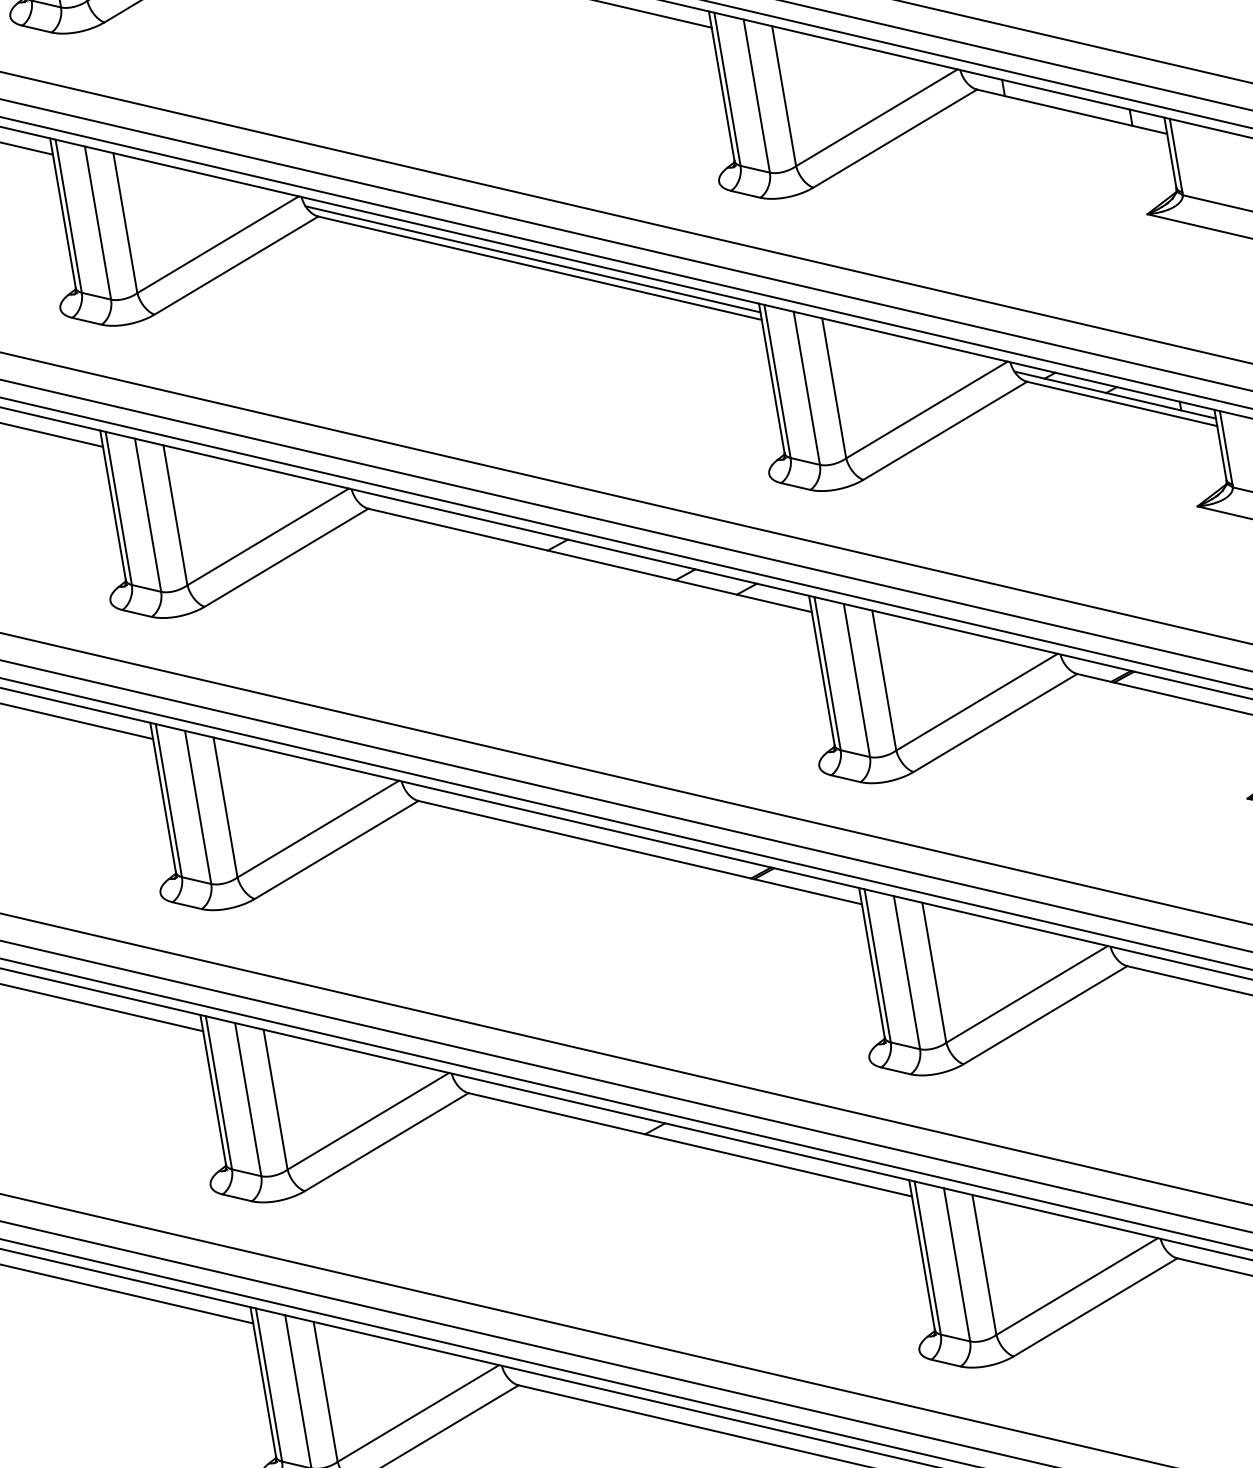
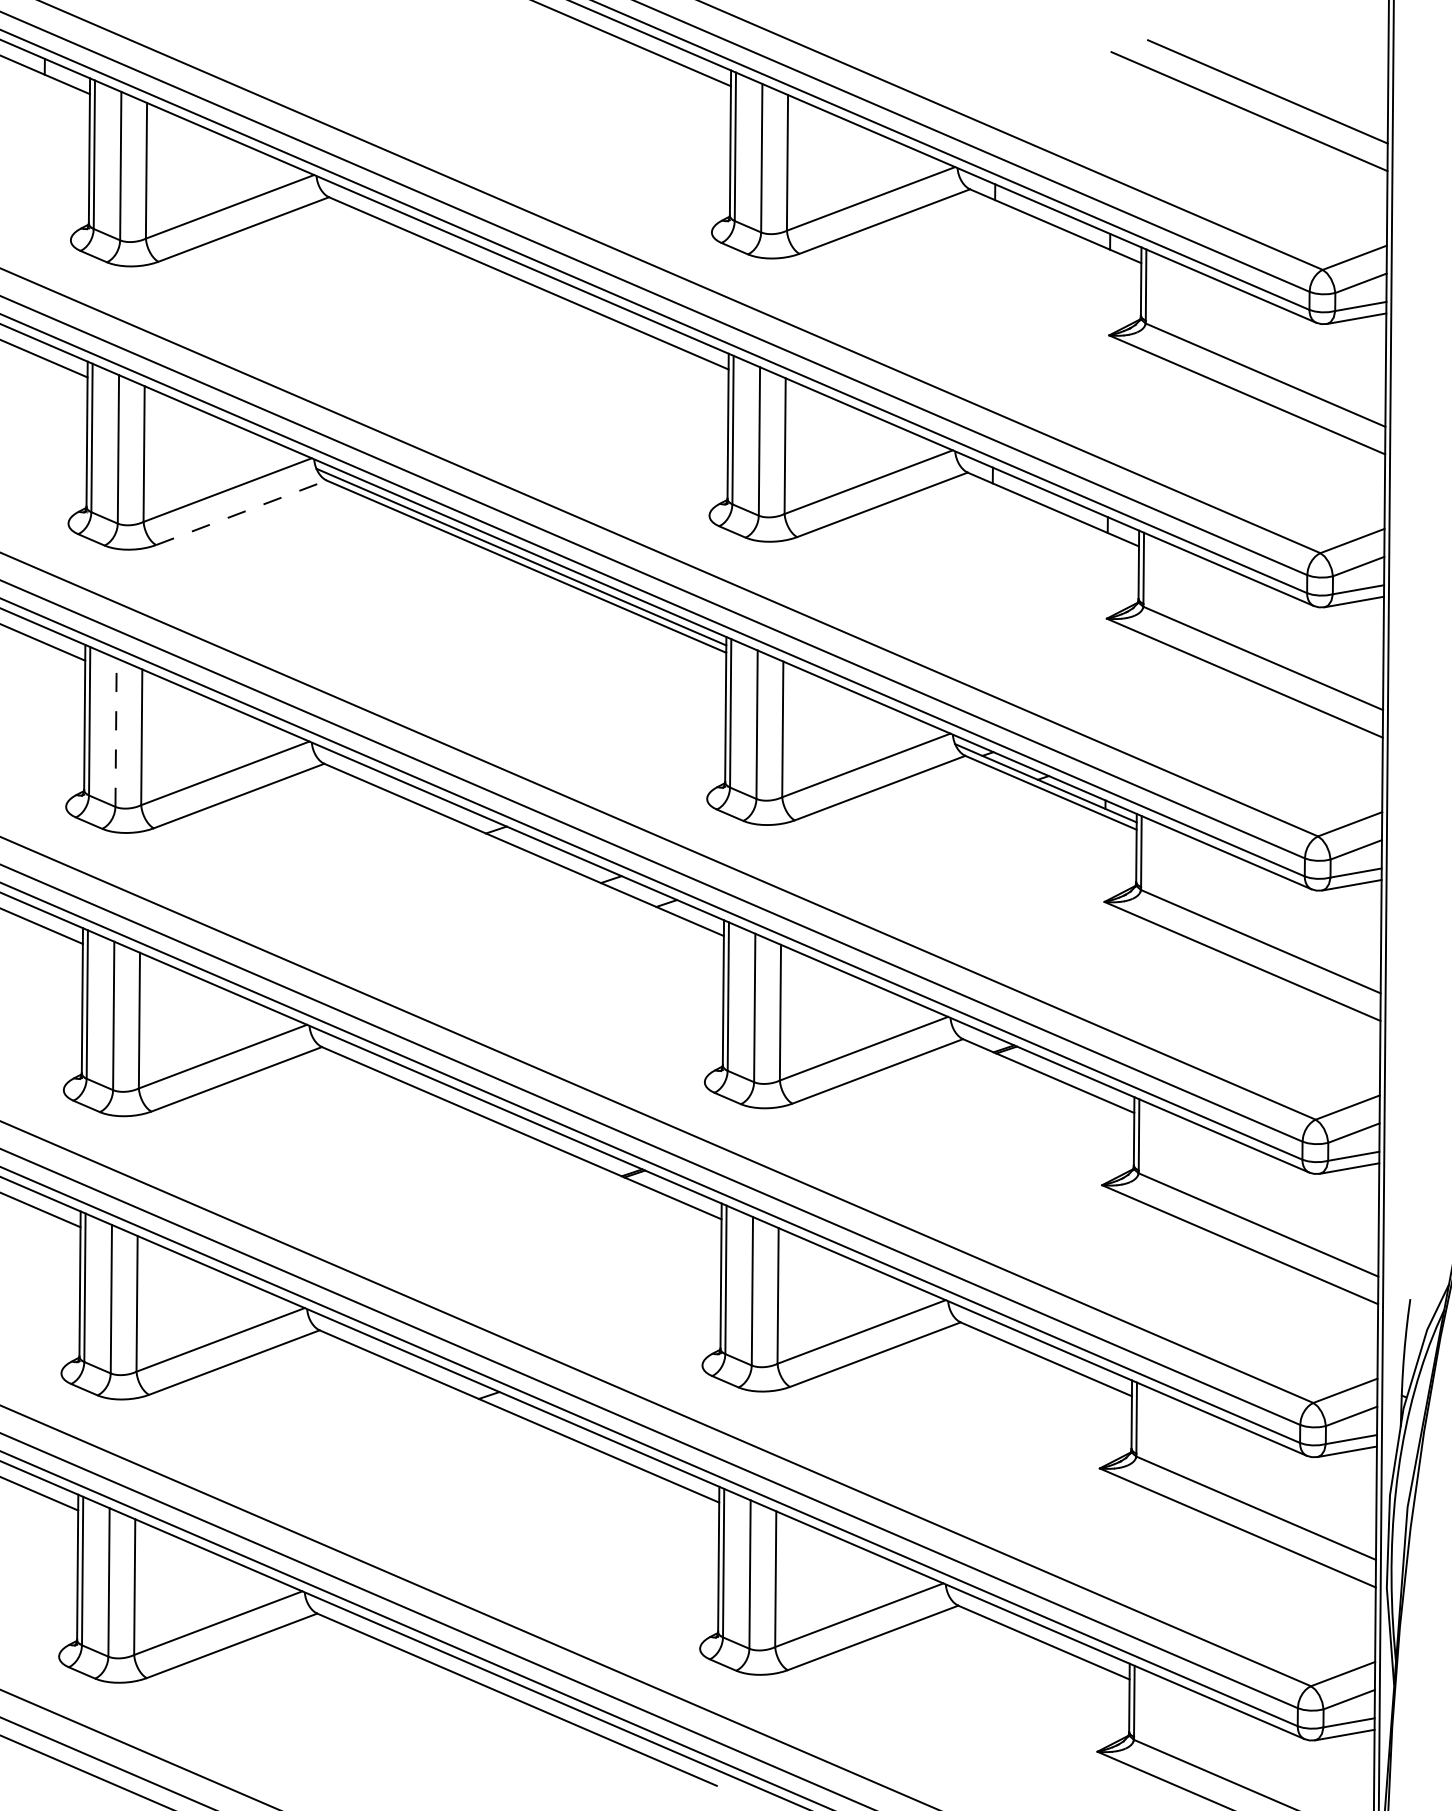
line: (236, 265) -> (241, 512), solid -> dashed
line: (148, 515) -> (116, 732), solid -> dashed

